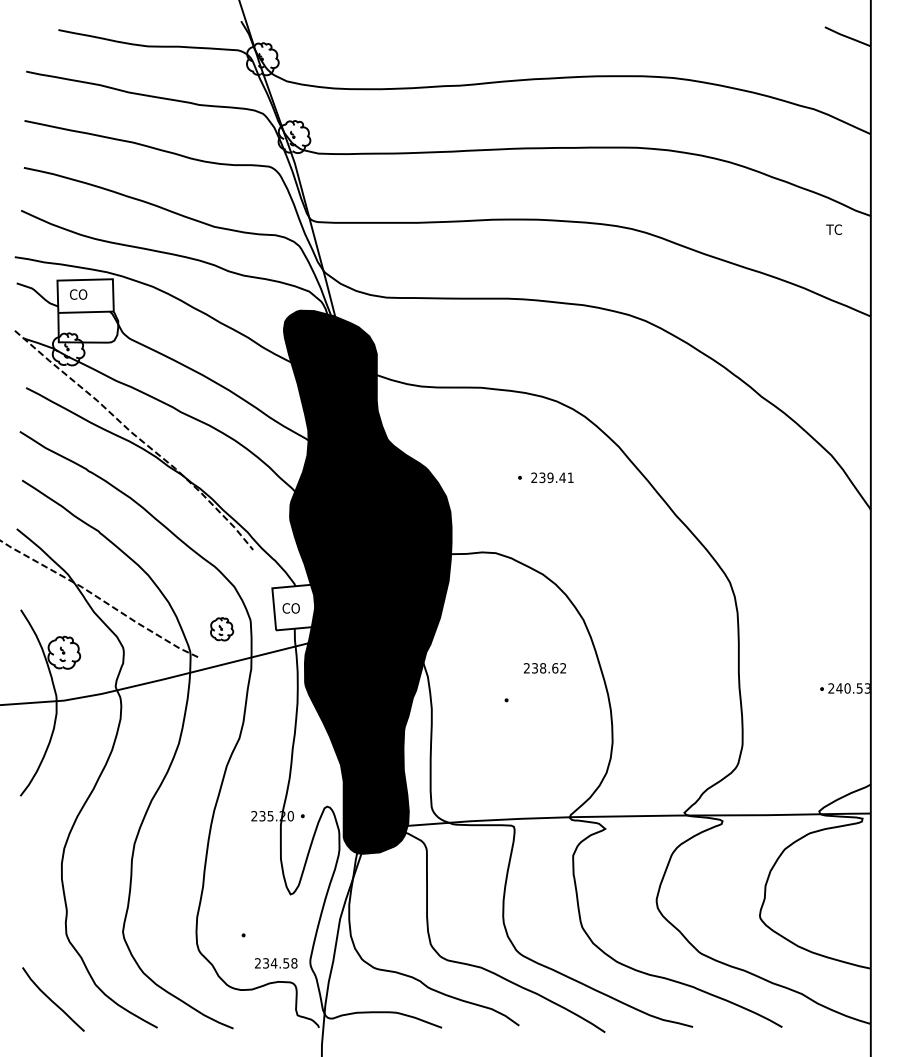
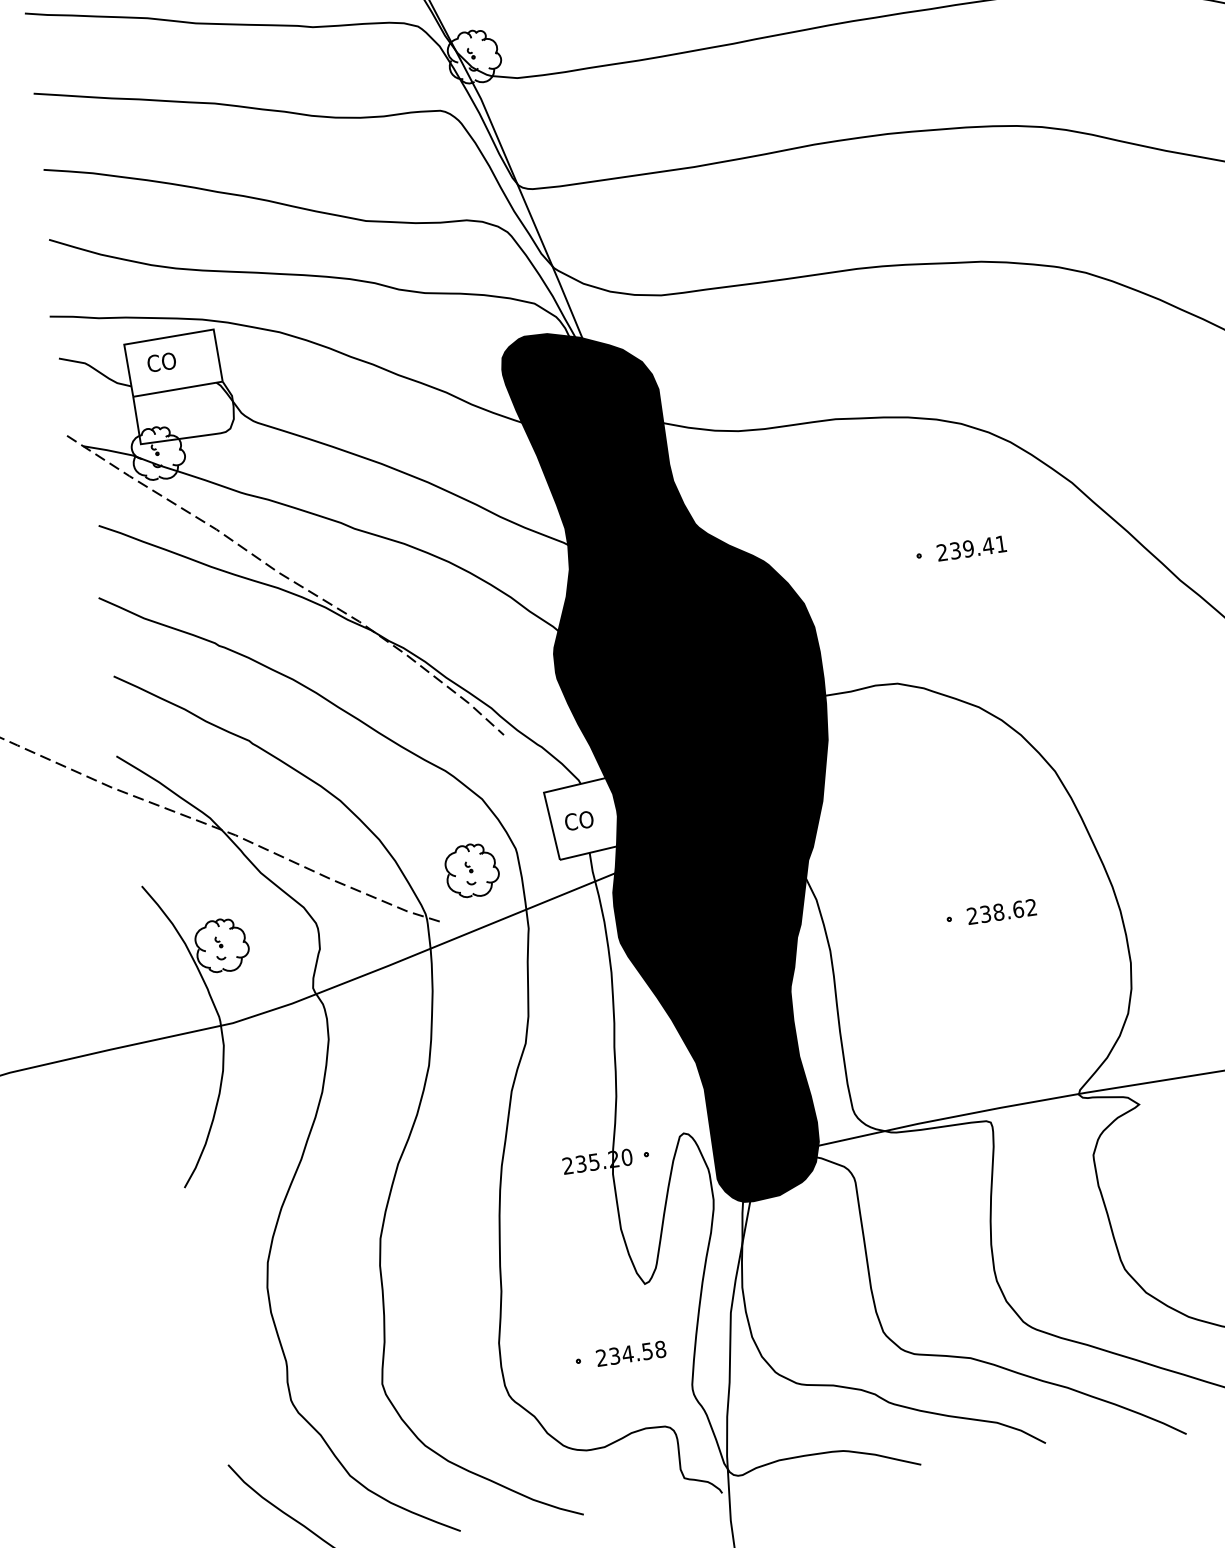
part: (221, 629) -> (471, 871), size x1.43
text: (544, 668) -> (1001, 912), moved
text: (276, 963) -> (631, 1353), moved

